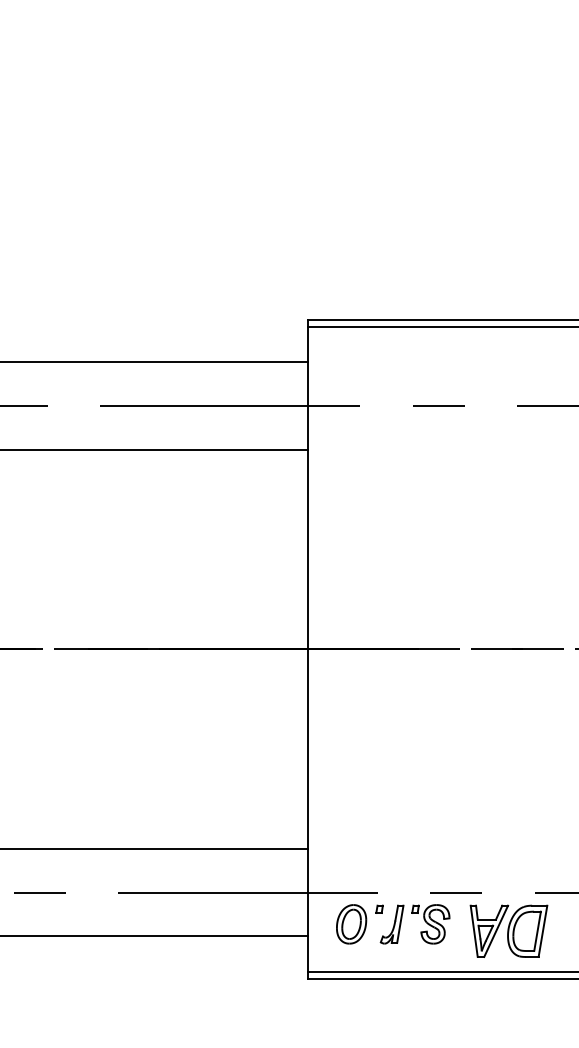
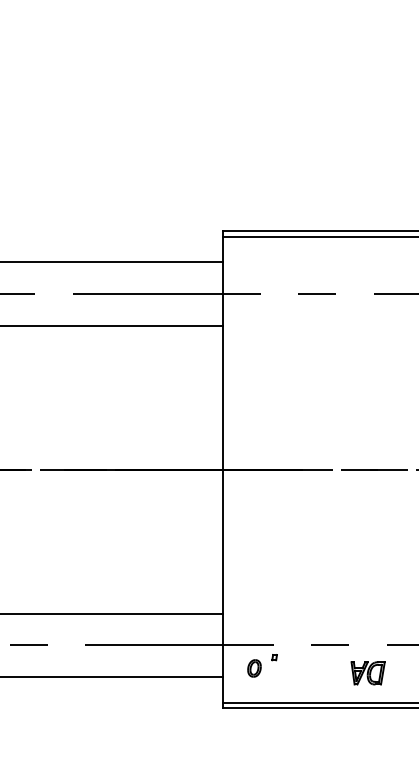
part: (351, 924) -> (254, 668), size x0.6
part: (508, 930) -> (367, 672), size x0.6
part: (420, 931) -> (304, 673), removed

